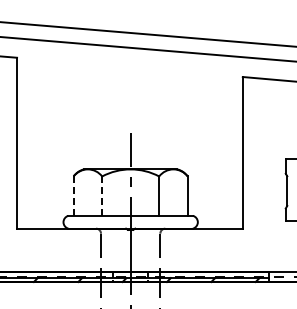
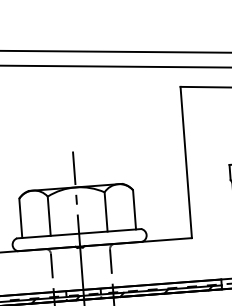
line: (73, 196) -> (20, 218), dashed -> solid
line: (102, 196) -> (49, 216), dashed -> solid

